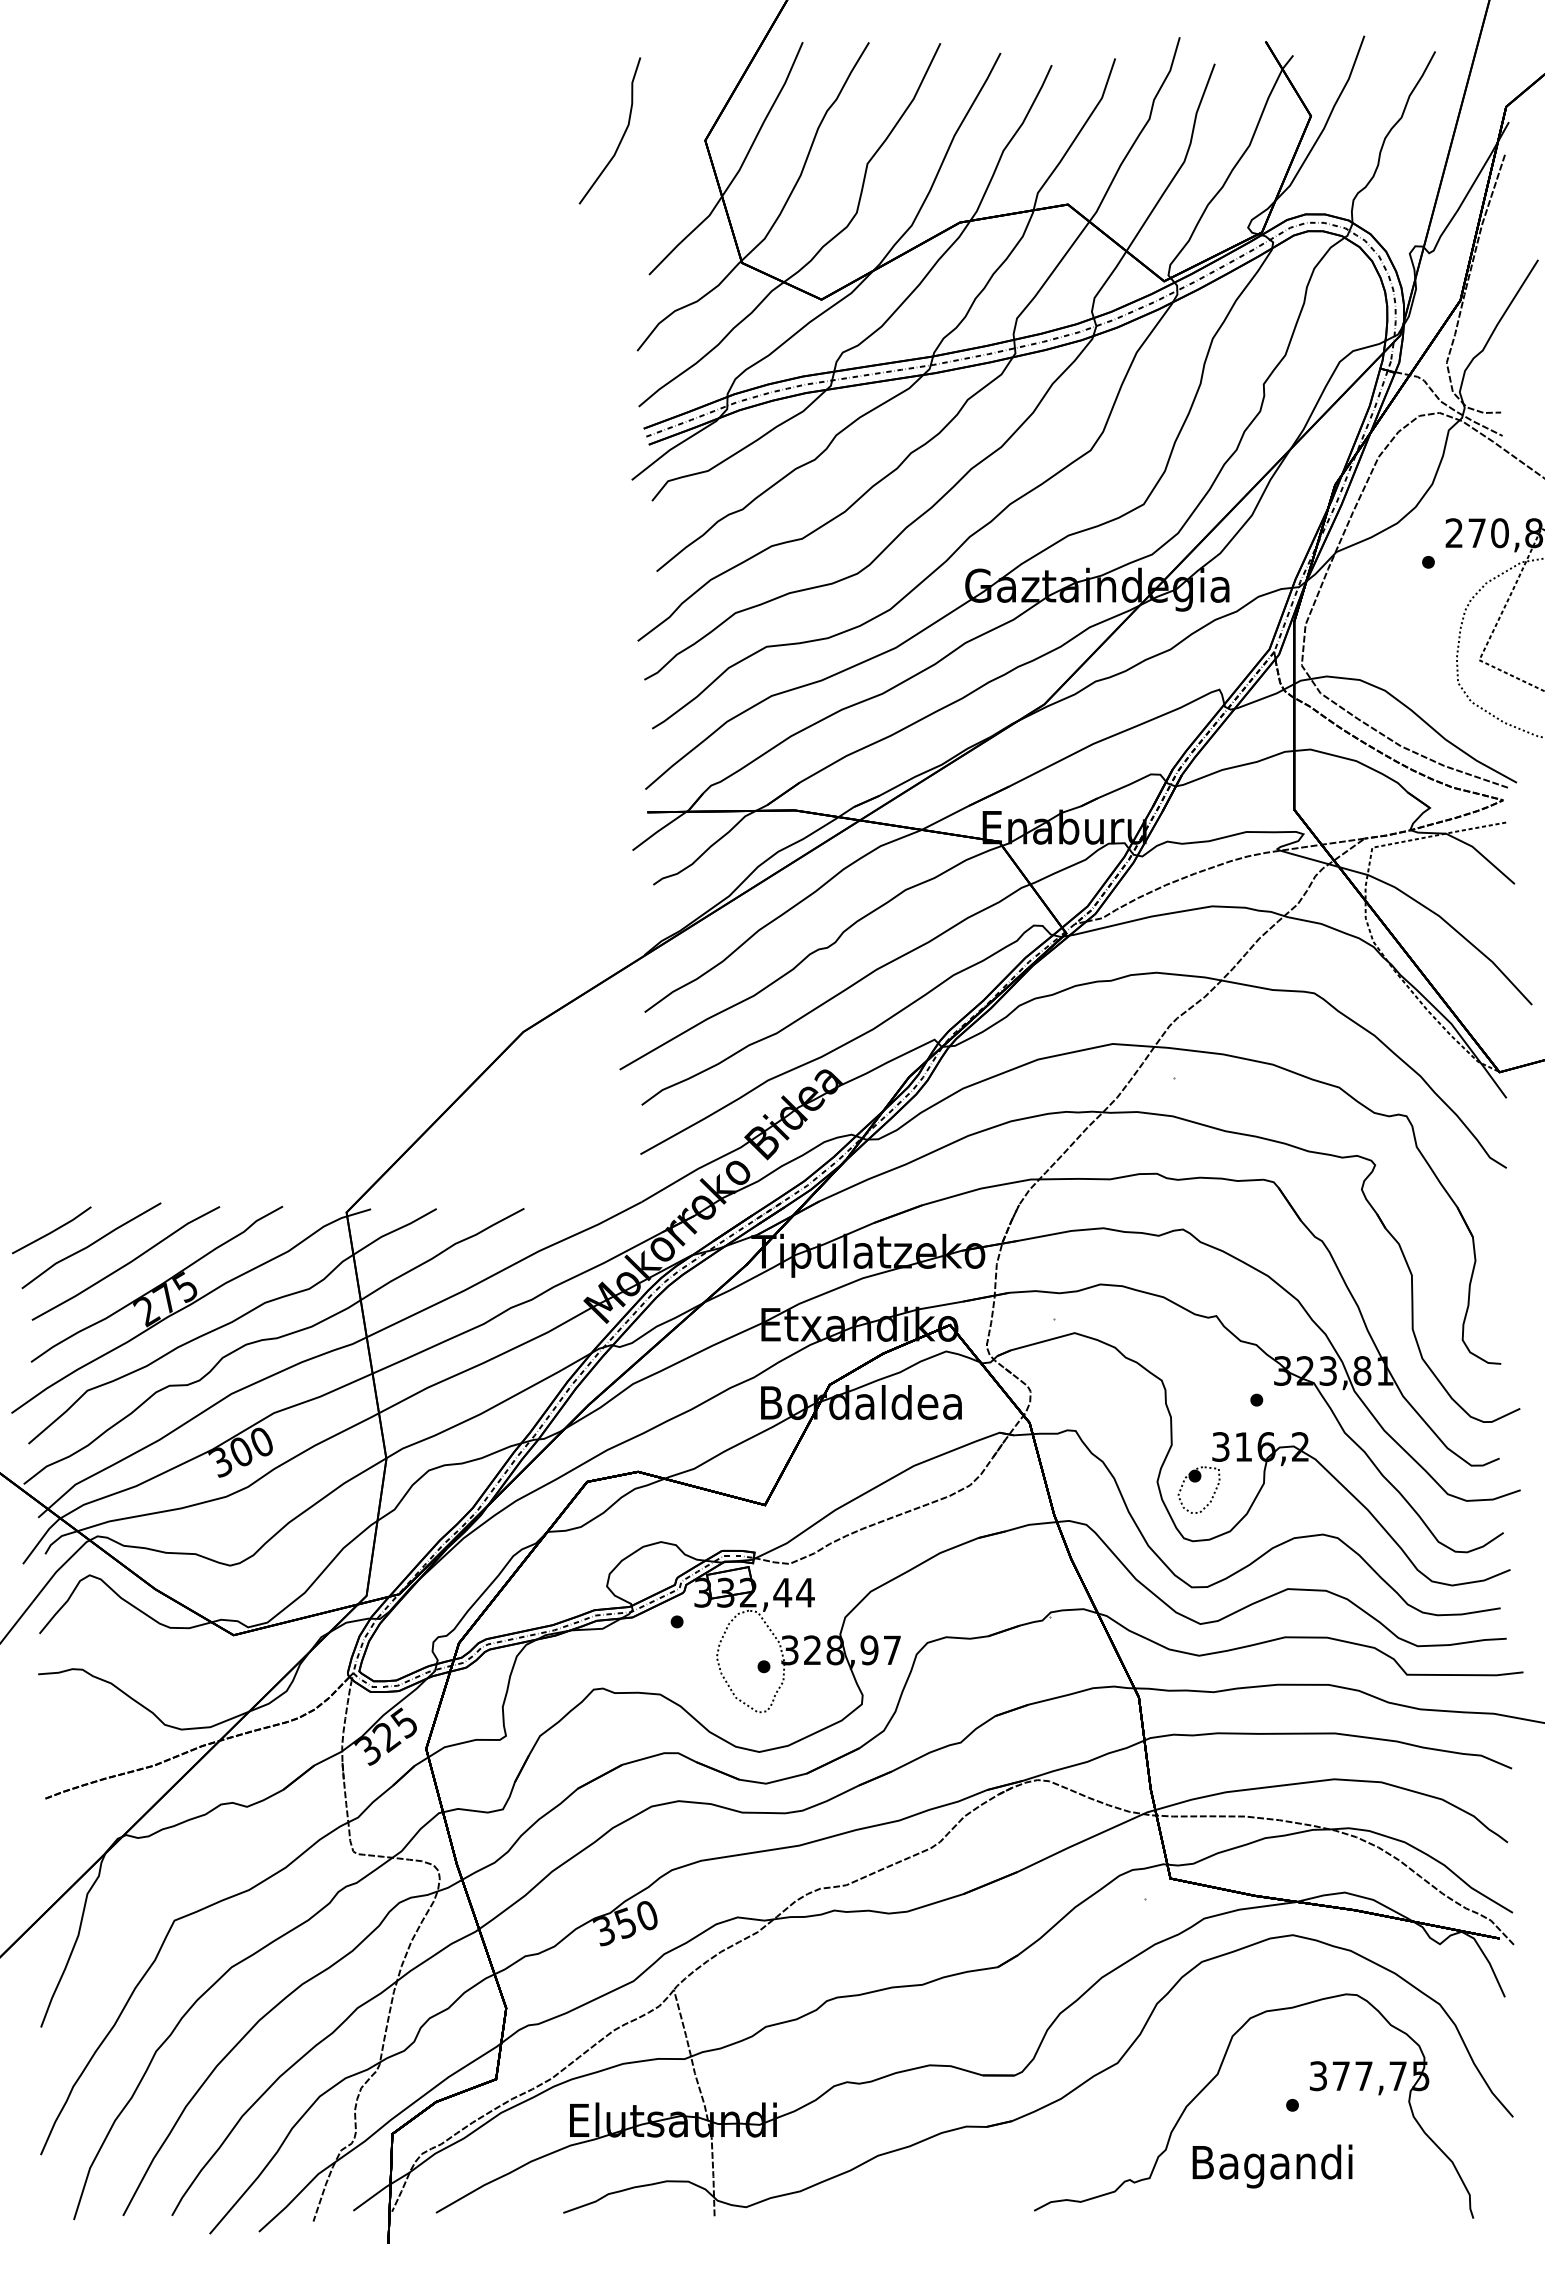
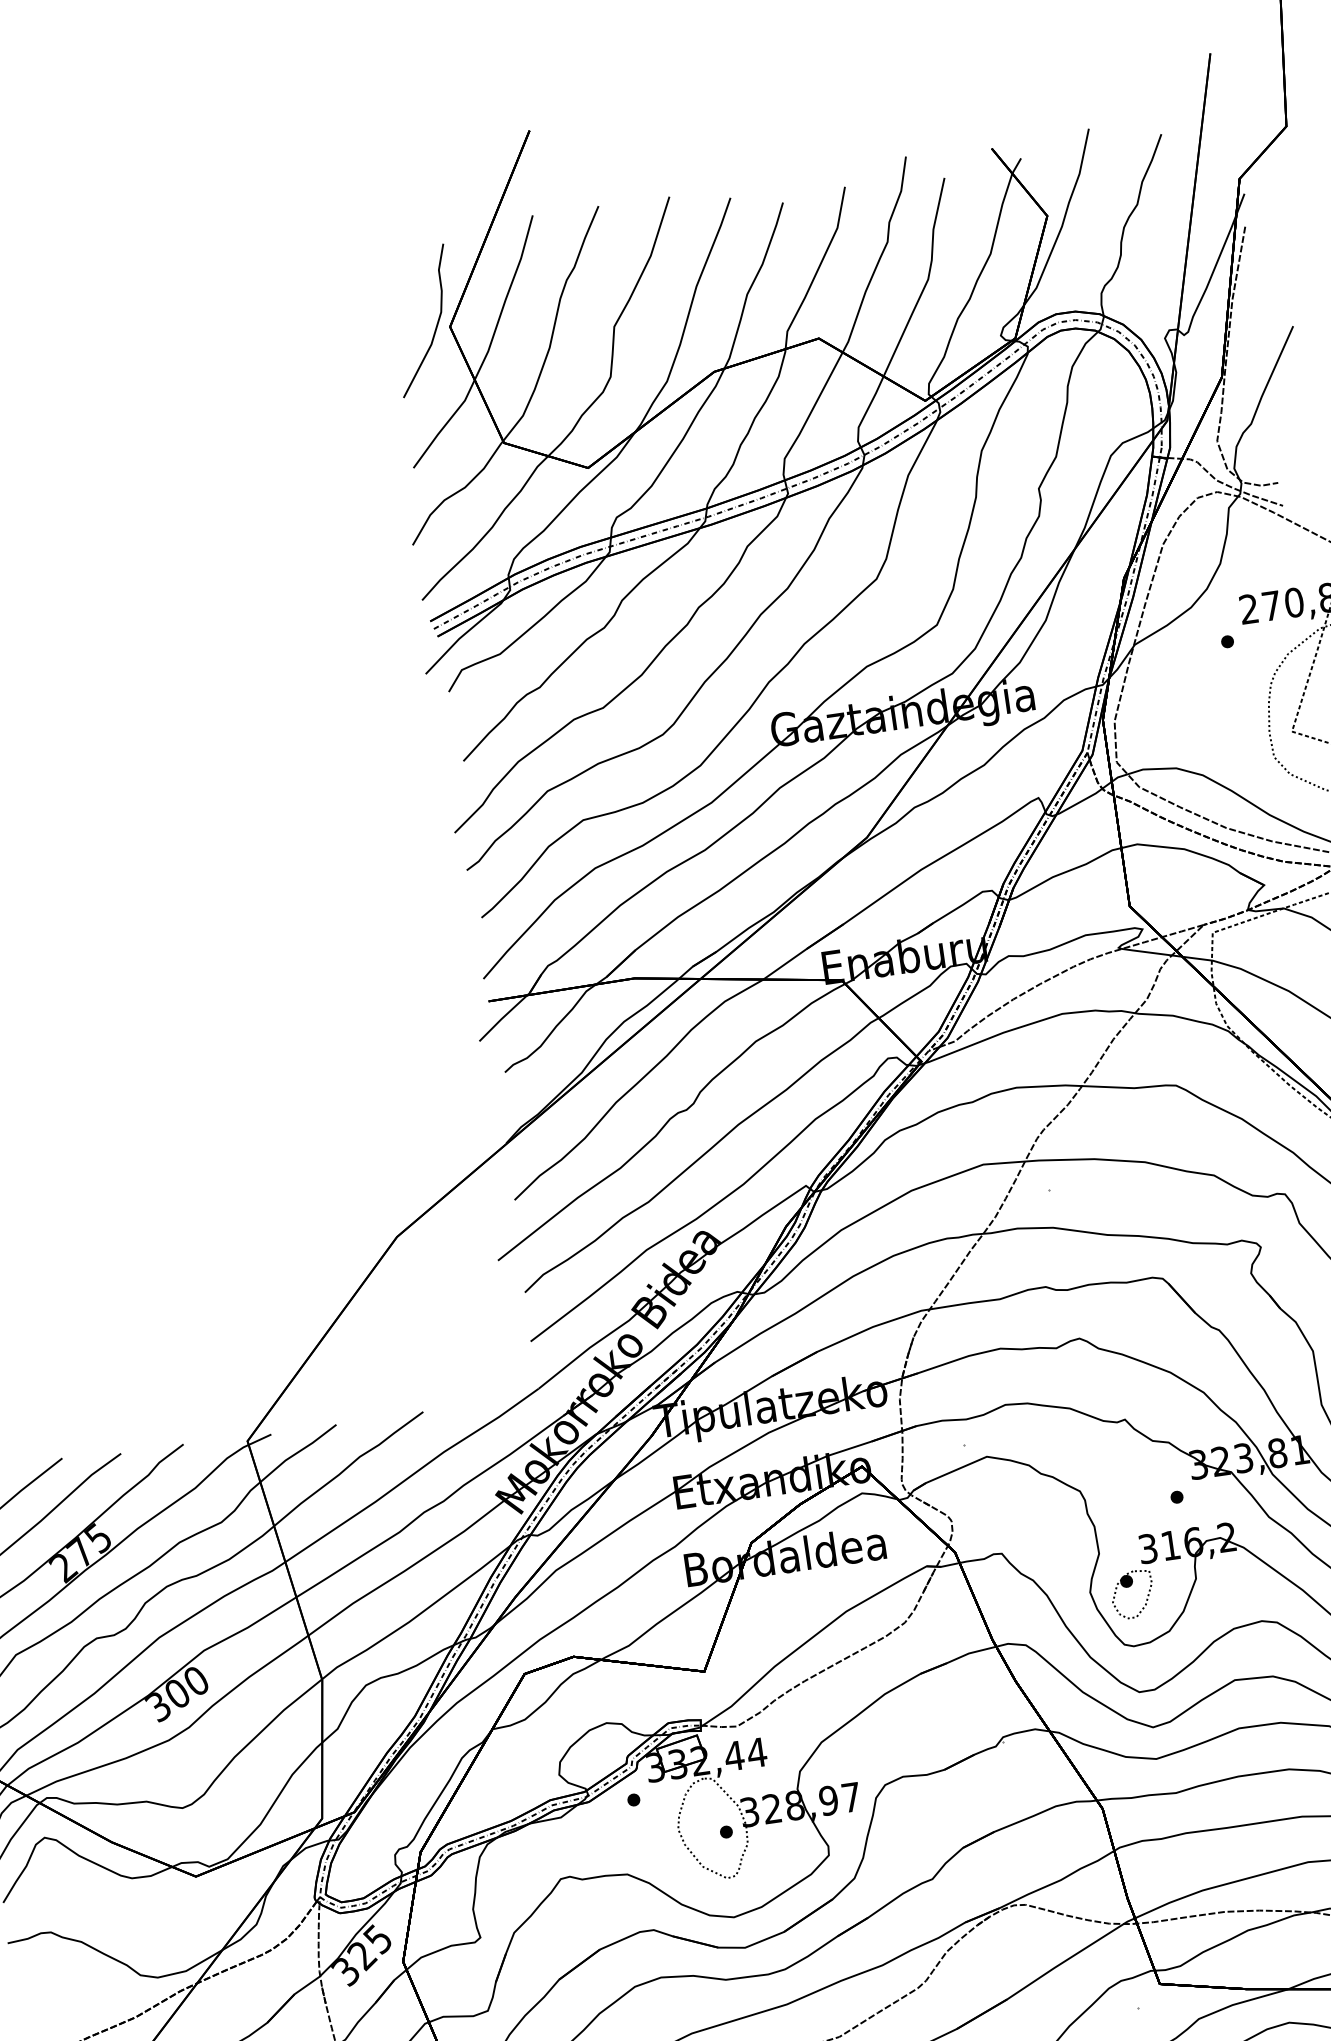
curve: (621, 137) -> (435, 325), moved

